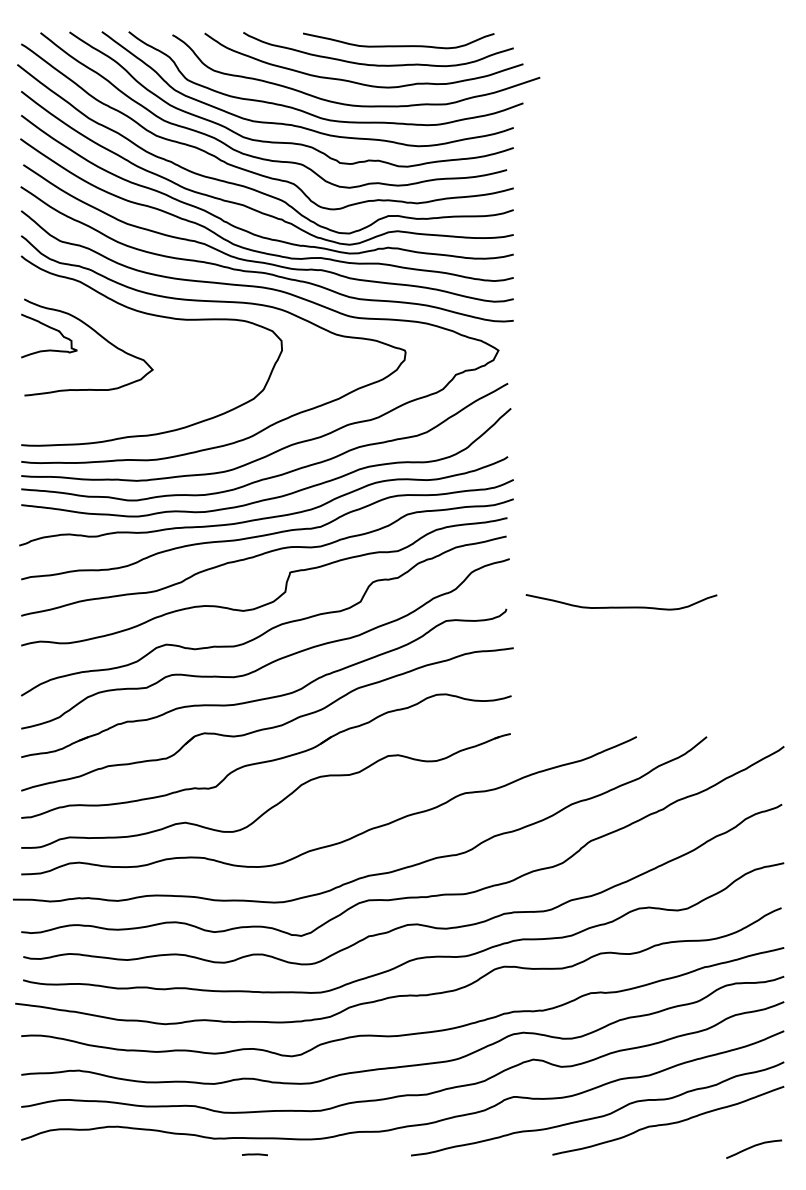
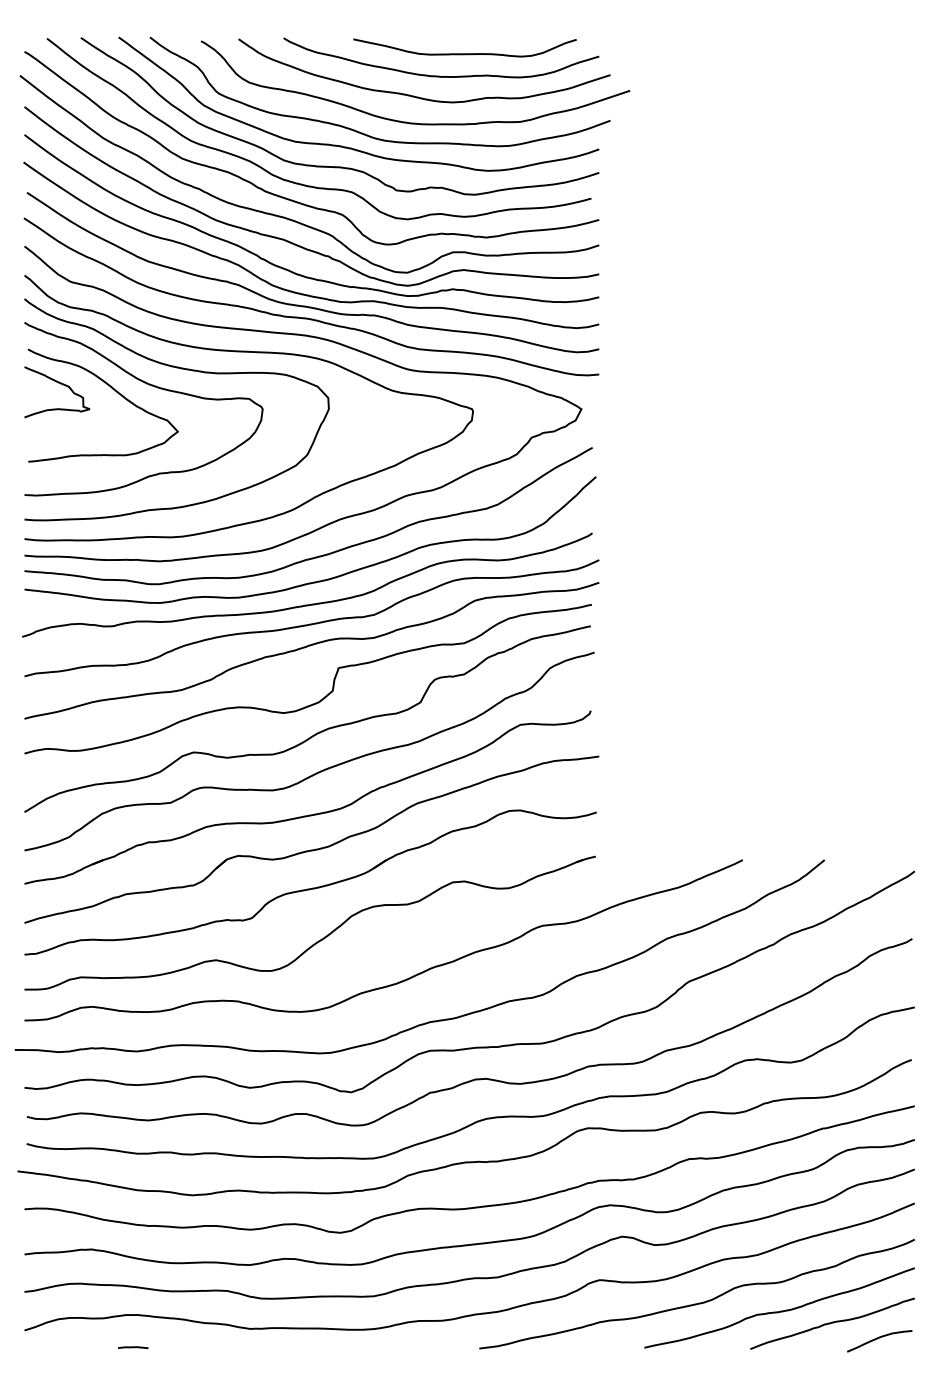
curve: (130, 331) -> (151, 386), added
curve: (621, 606) -> (724, 708), removed
curve: (713, 1134) -> (832, 1323), added
line: (255, 1154) -> (133, 1347), moved

